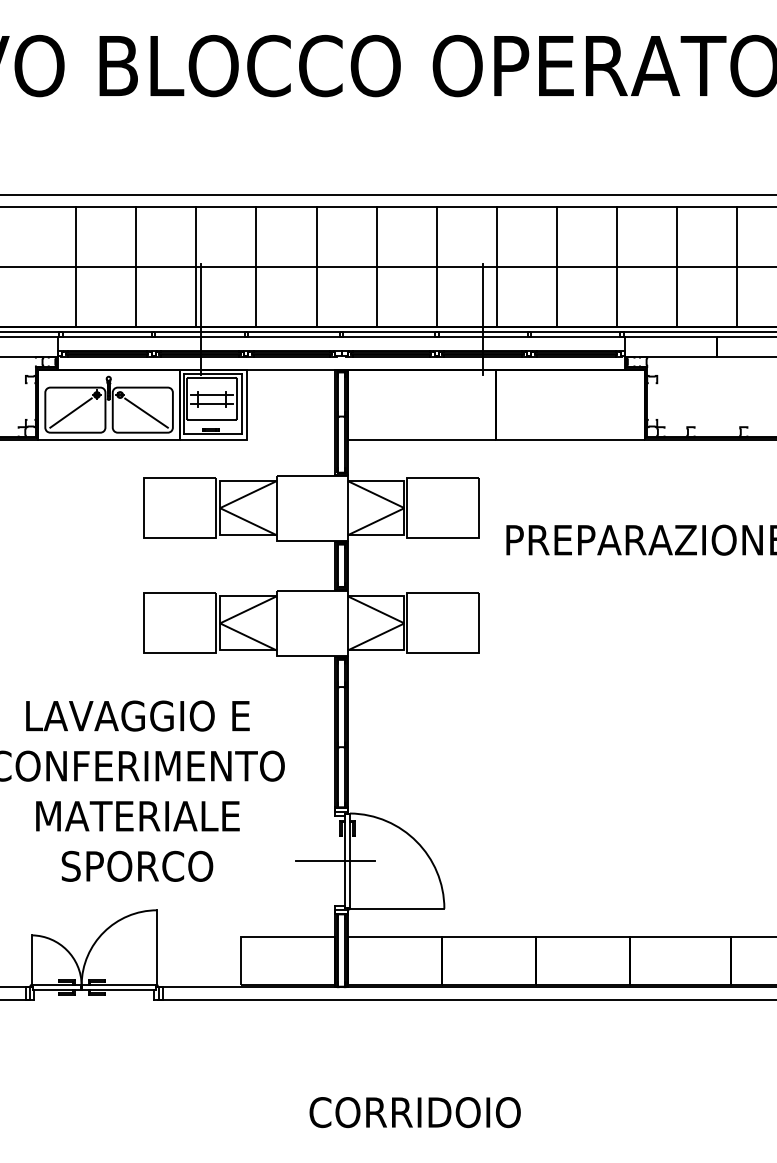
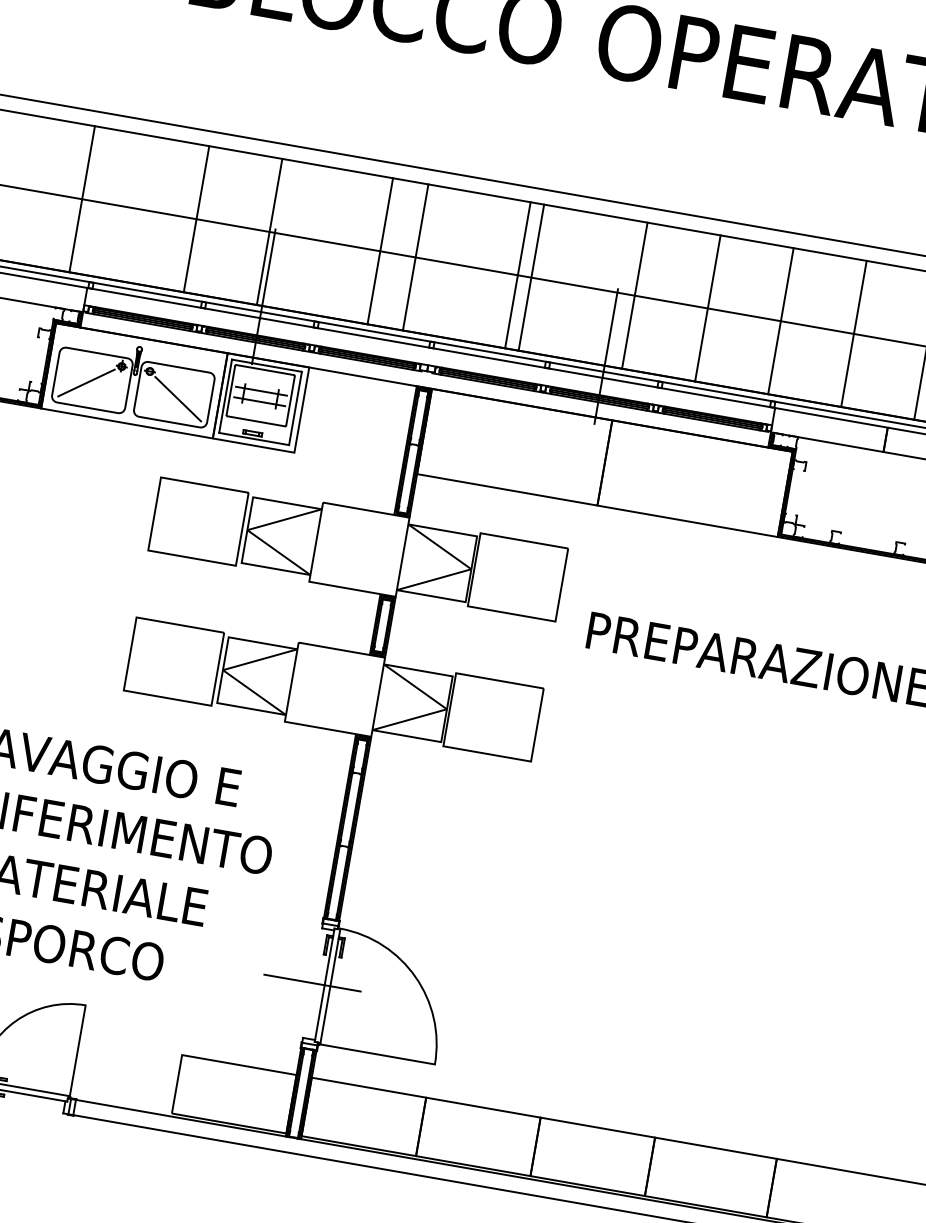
line: (76, 266) -> (82, 198), moved
line: (256, 266) -> (380, 250), moved
line: (376, 266) -> (517, 274), moved
line: (436, 266) -> (531, 277), moved

